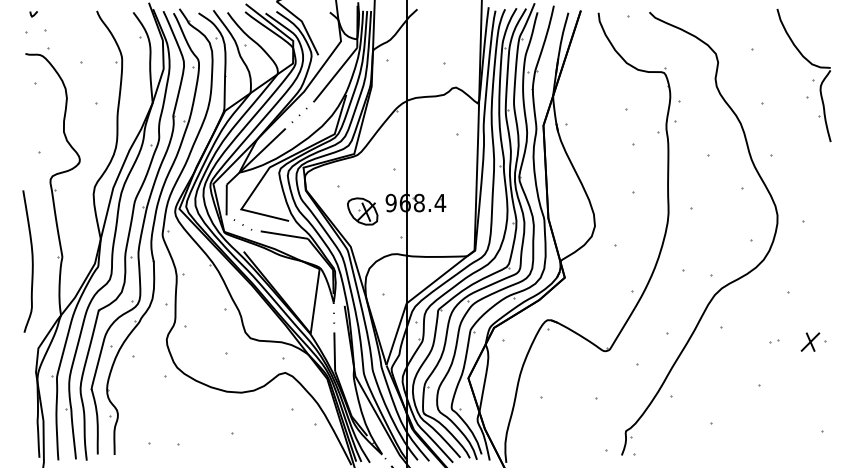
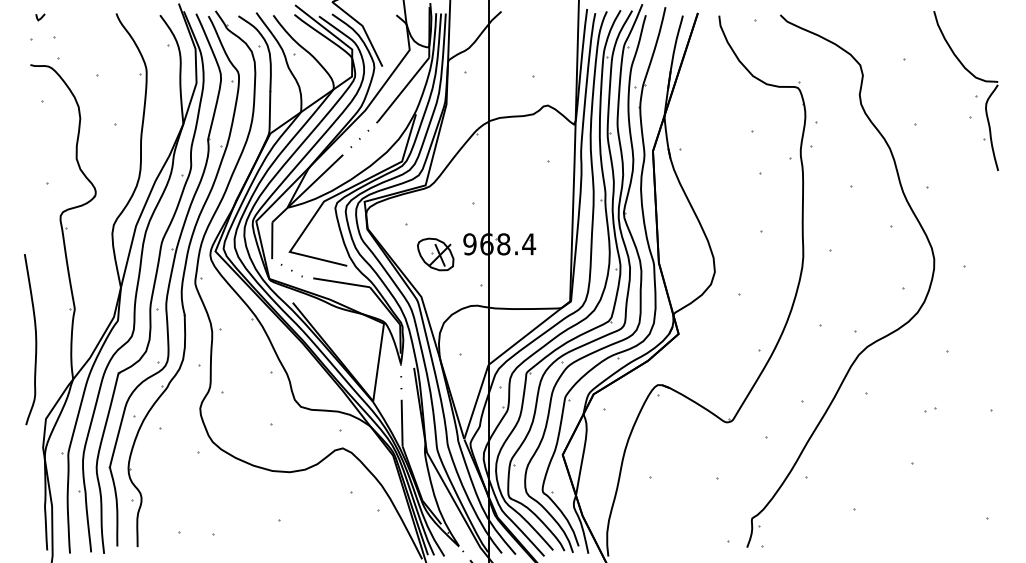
curve: (32, 261) -> (35, 339), moved
part: (810, 342) -> (973, 411), removed

